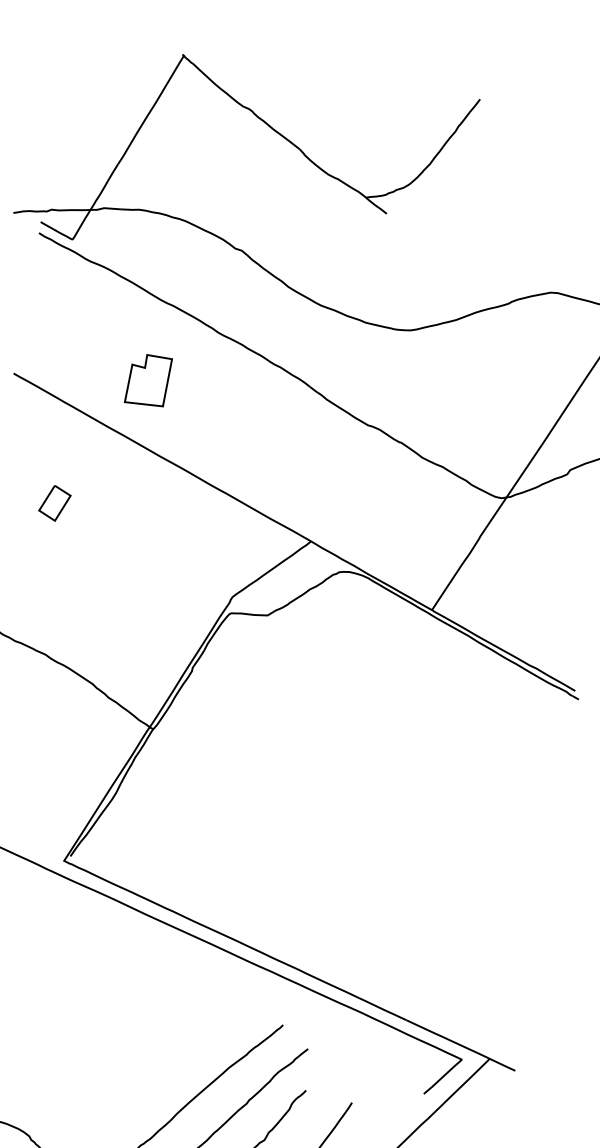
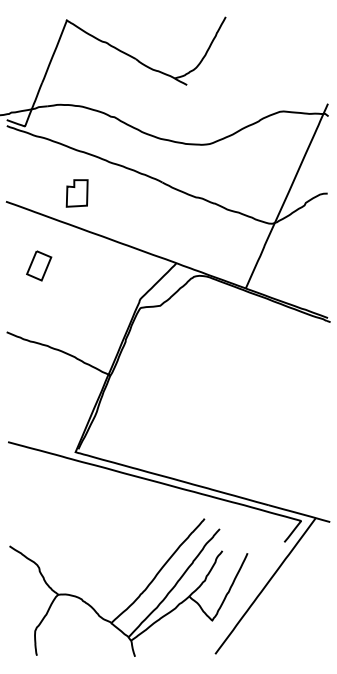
part: (53, 502) -> (38, 265), size x1.6

